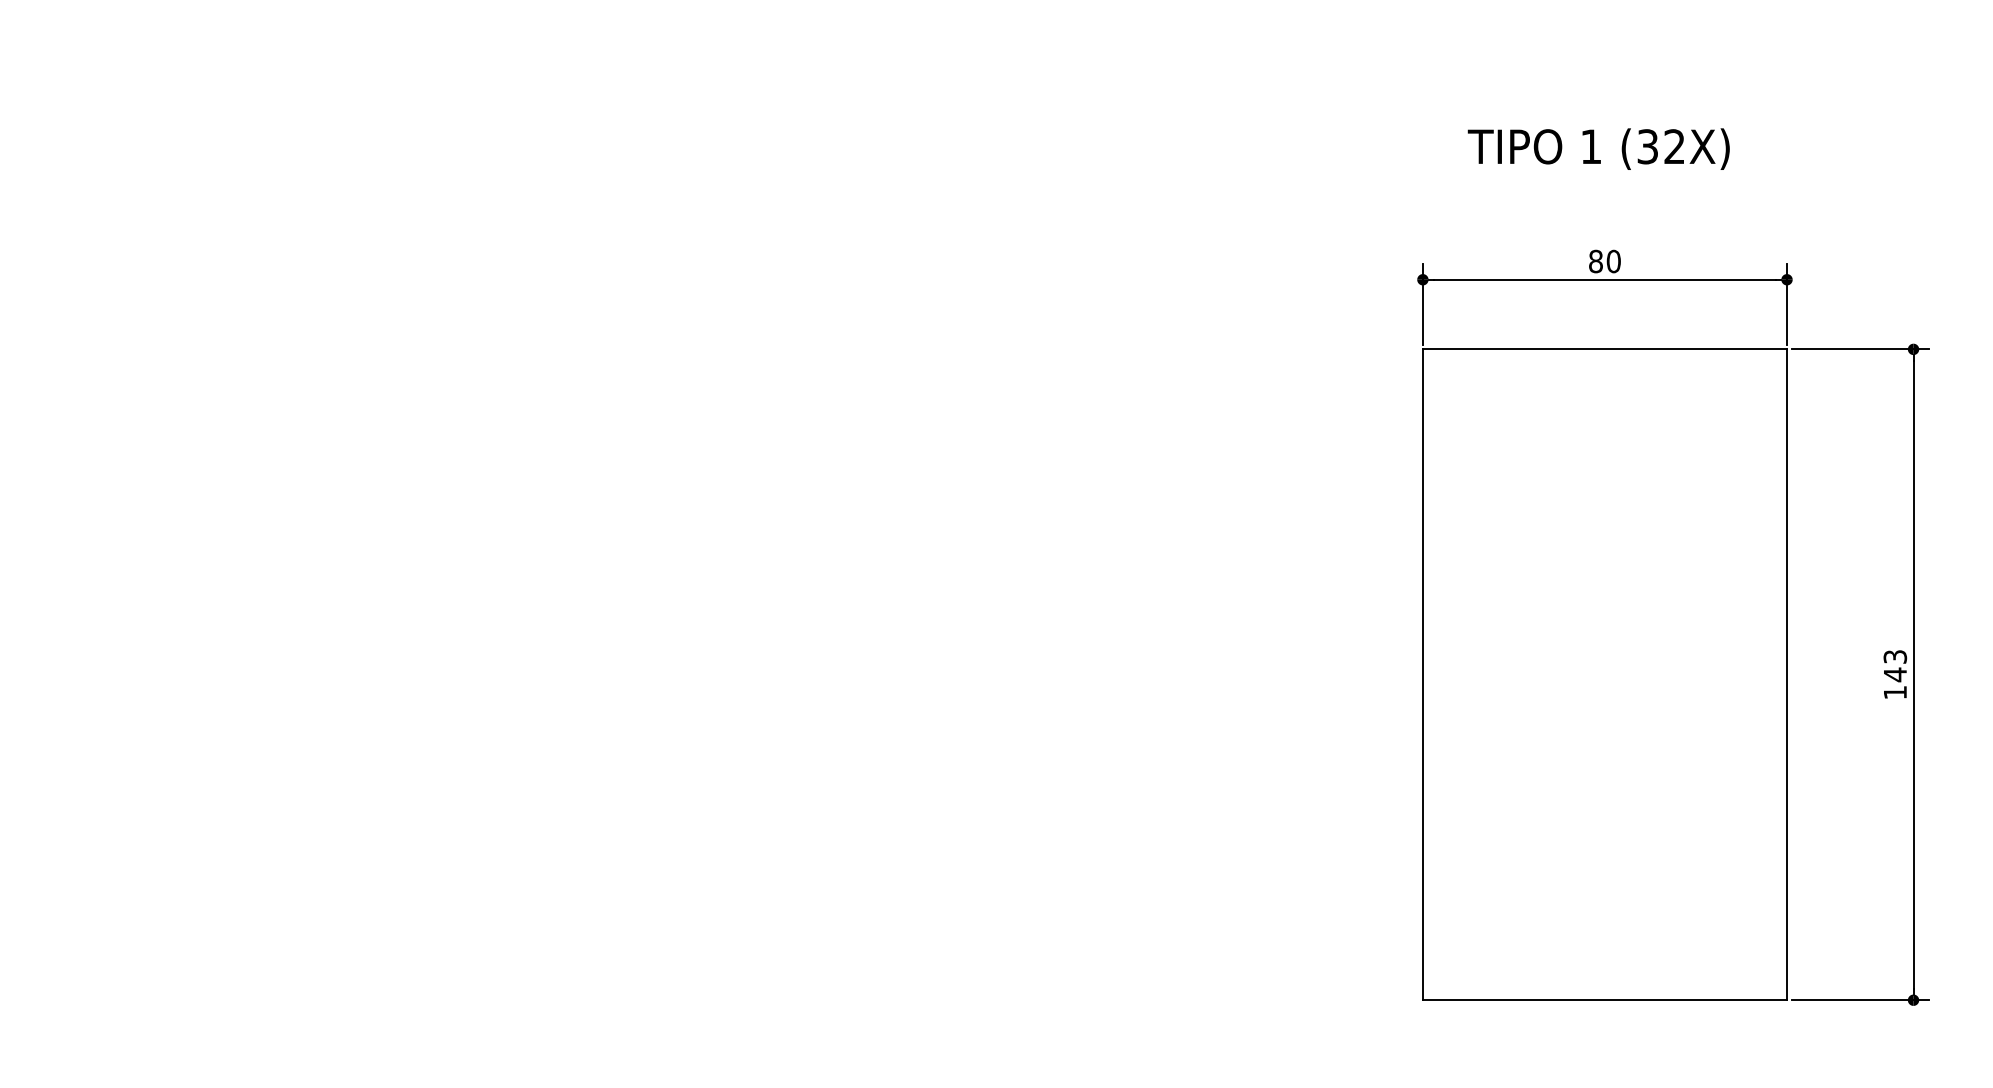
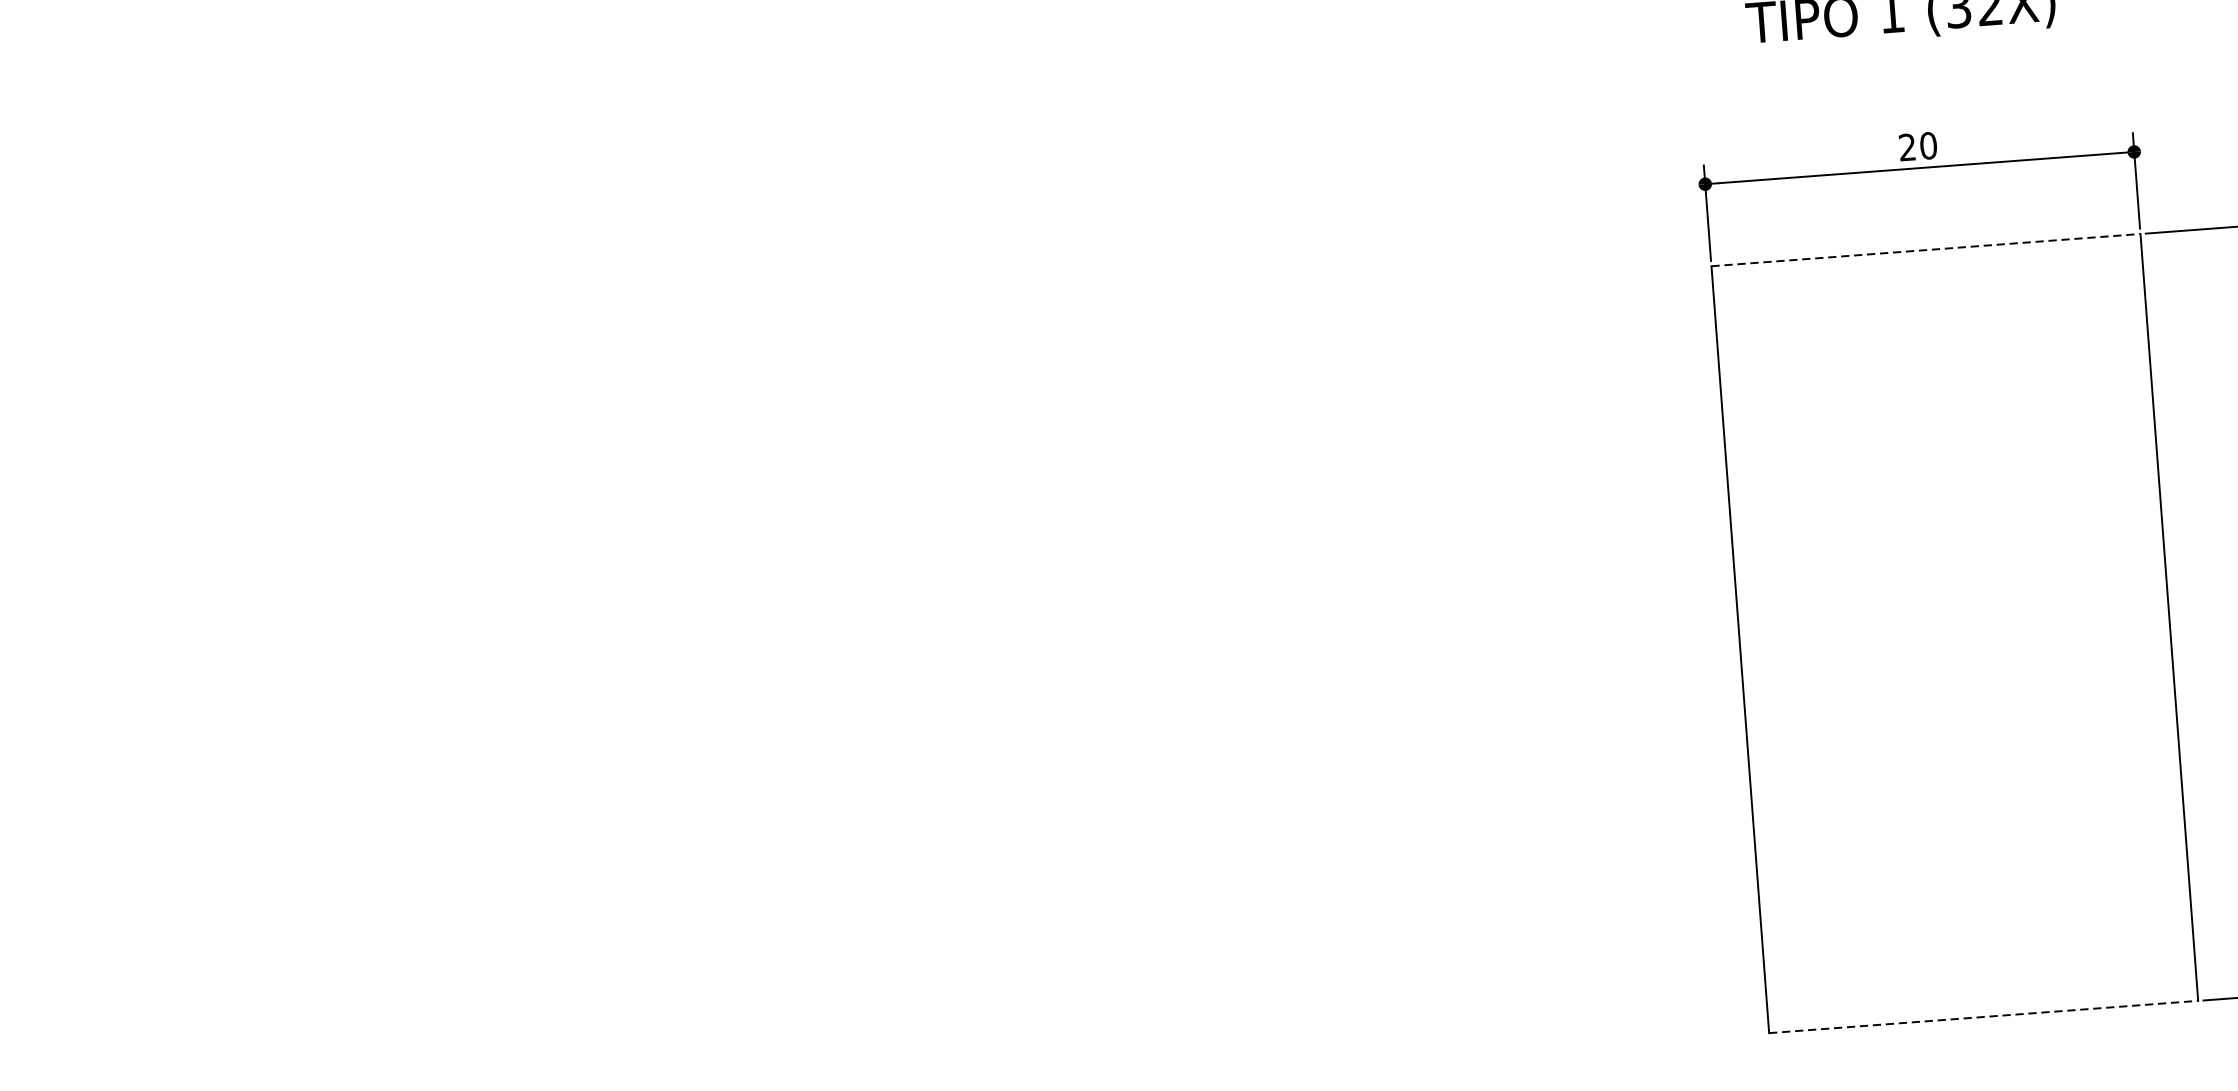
text: (1595, 261) -> (1907, 147), 80 -> 20
line: (1605, 349) -> (1926, 250), solid -> dashed
line: (1605, 1000) -> (1984, 1017), solid -> dashed

